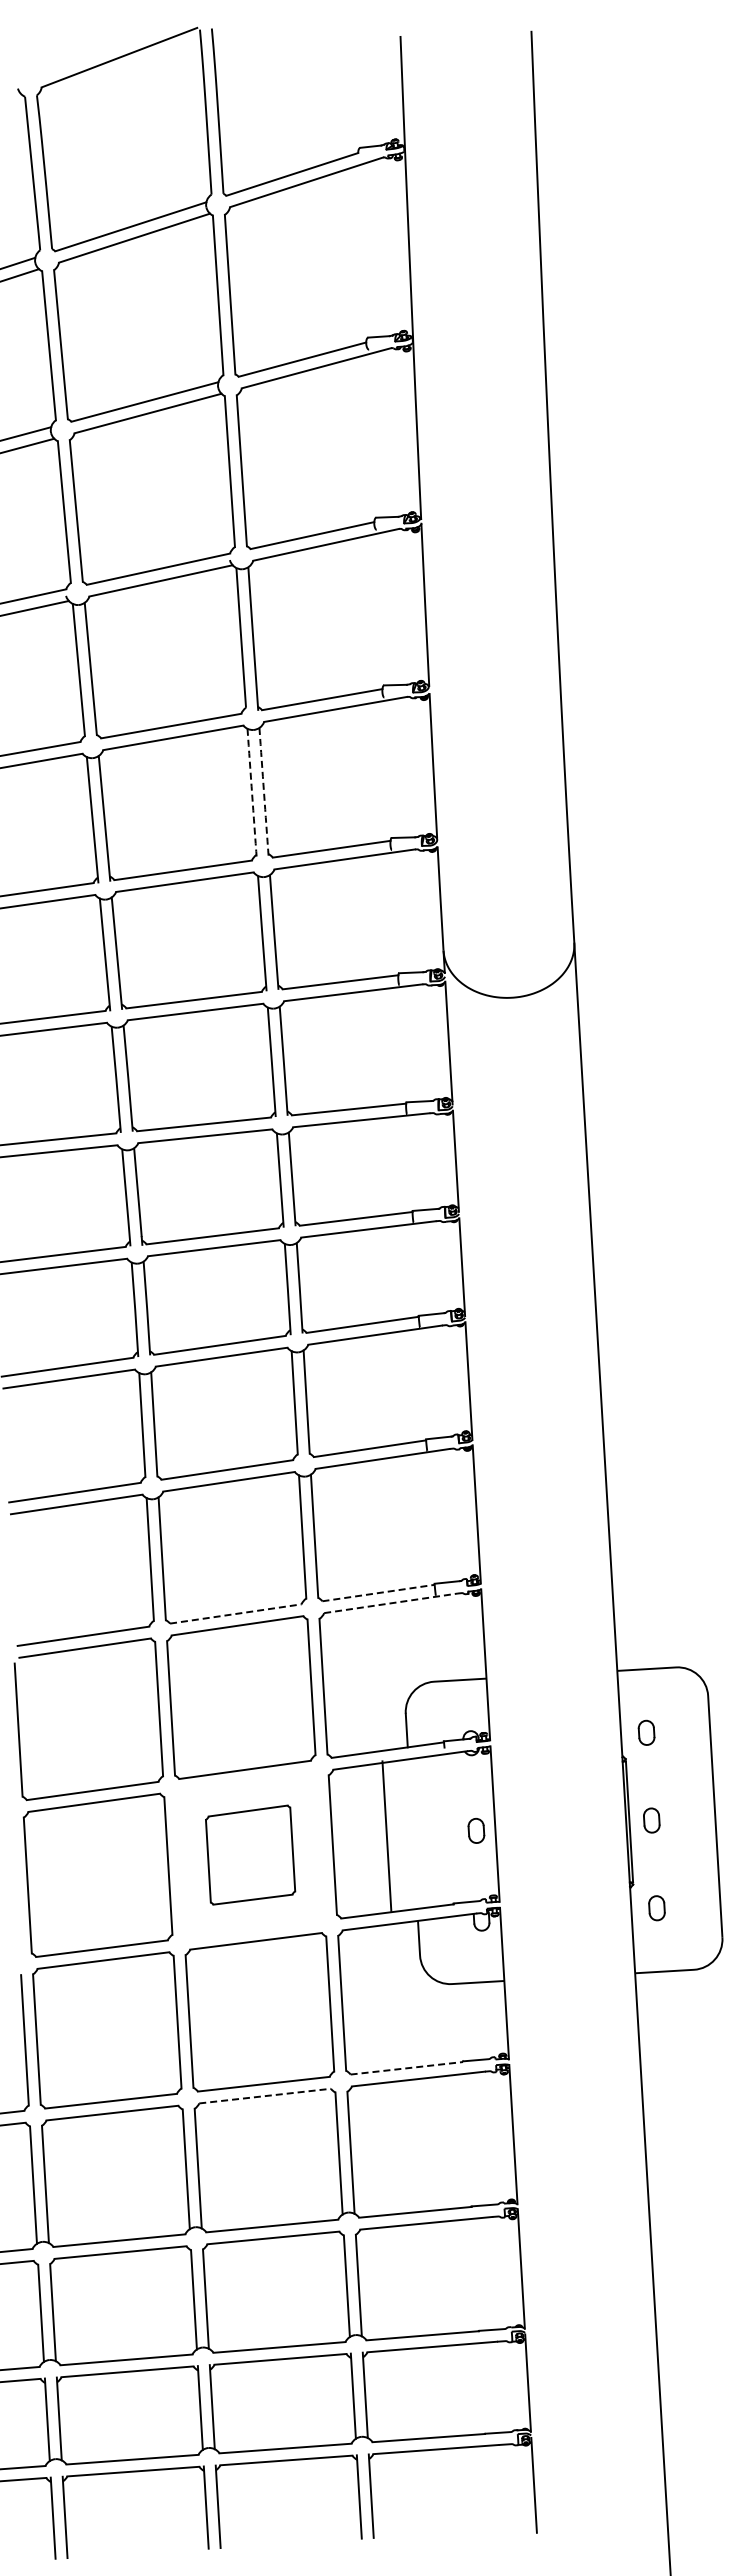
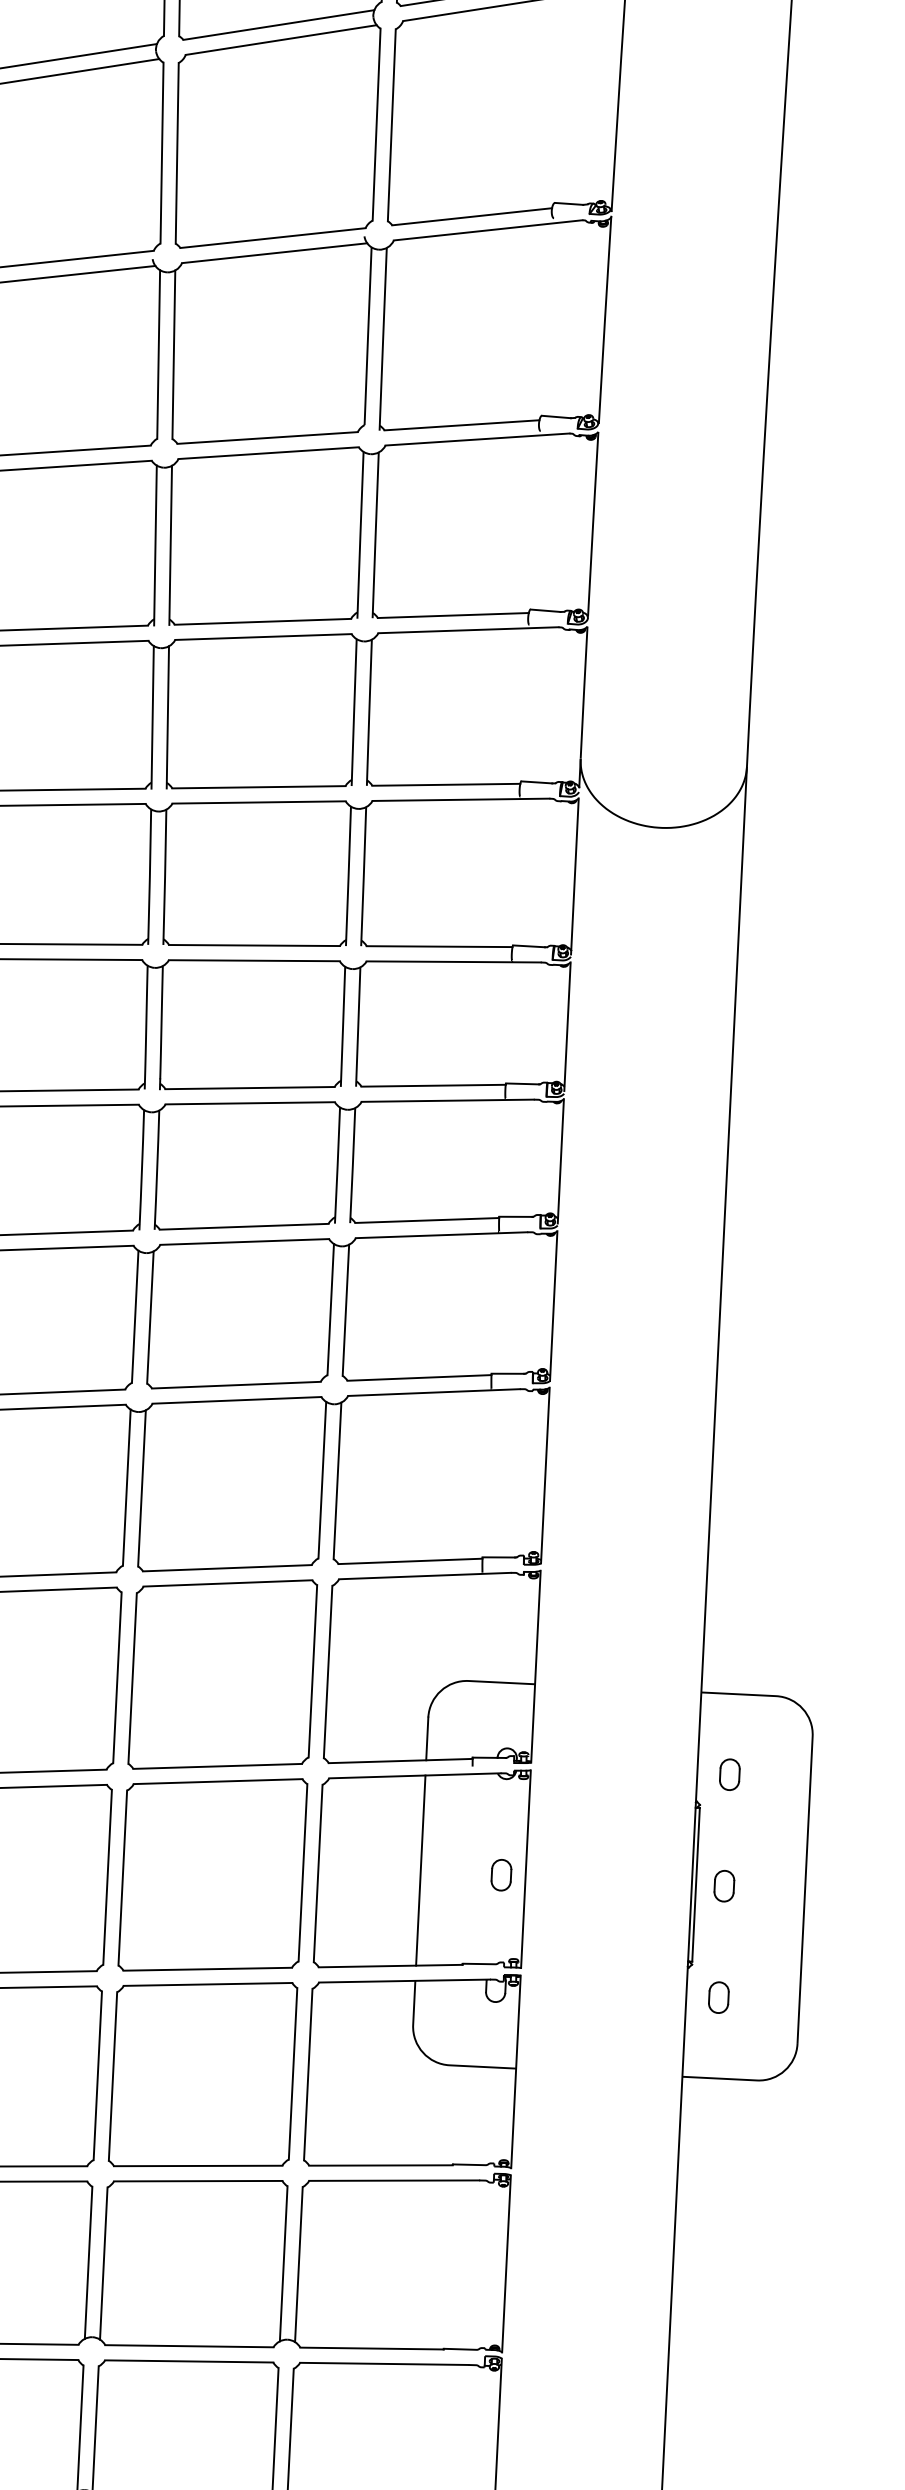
arc: (264, 793) -> (376, 535), dashed -> solid
arc: (252, 794) -> (360, 535), dashed -> solid
line: (378, 1593) -> (410, 1561), dashed -> solid
line: (391, 1603) -> (425, 1576), dashed -> solid
line: (236, 1613) -> (228, 1567), dashed -> solid
line: (386, 1835) -> (420, 1869), moved
part: (250, 1854) -> (212, 1874), size x1.67
line: (406, 2068) -> (380, 2165), dashed -> solid
line: (265, 2096) -> (198, 2181), dashed -> solid

